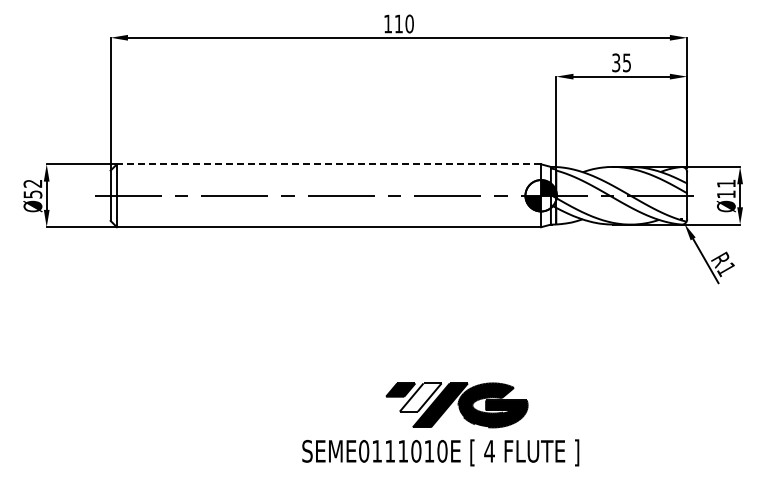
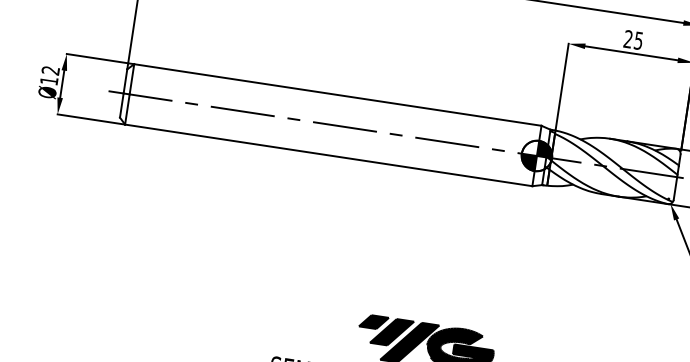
text: (616, 62) -> (628, 38), 35 -> 25
line: (328, 164) -> (337, 95), dashed -> solid
text: (32, 194) -> (48, 80), Ø52 -> Ø12
fill: (420, 397) -> (391, 332), added

